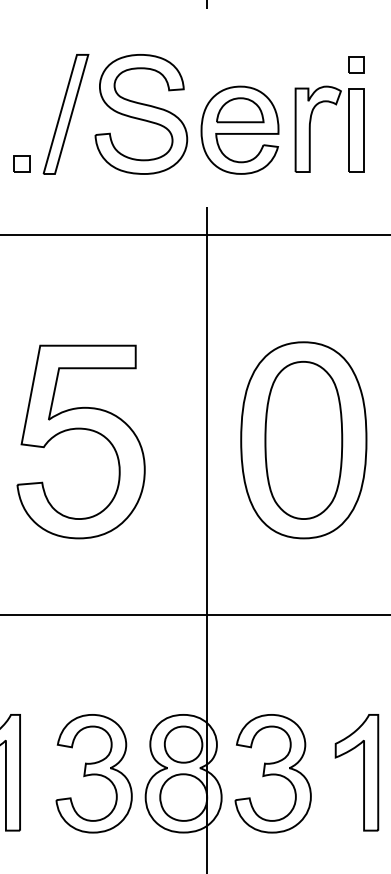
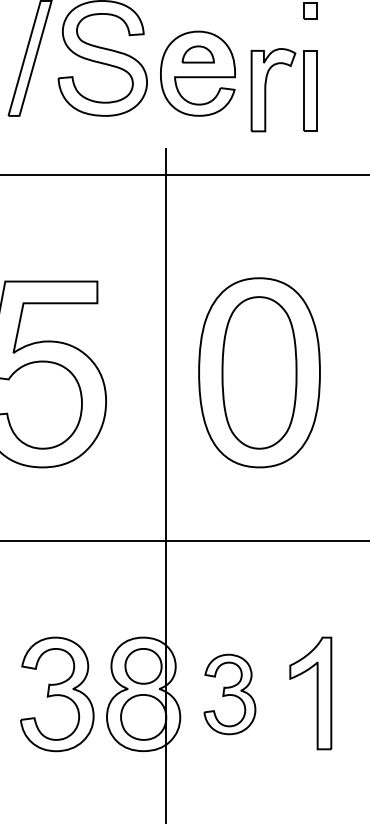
part: (240, 110) -> (198, 54), size x0.7
part: (310, 128) -> (265, 89), moved
part: (272, 773) -> (229, 694), size x0.7

